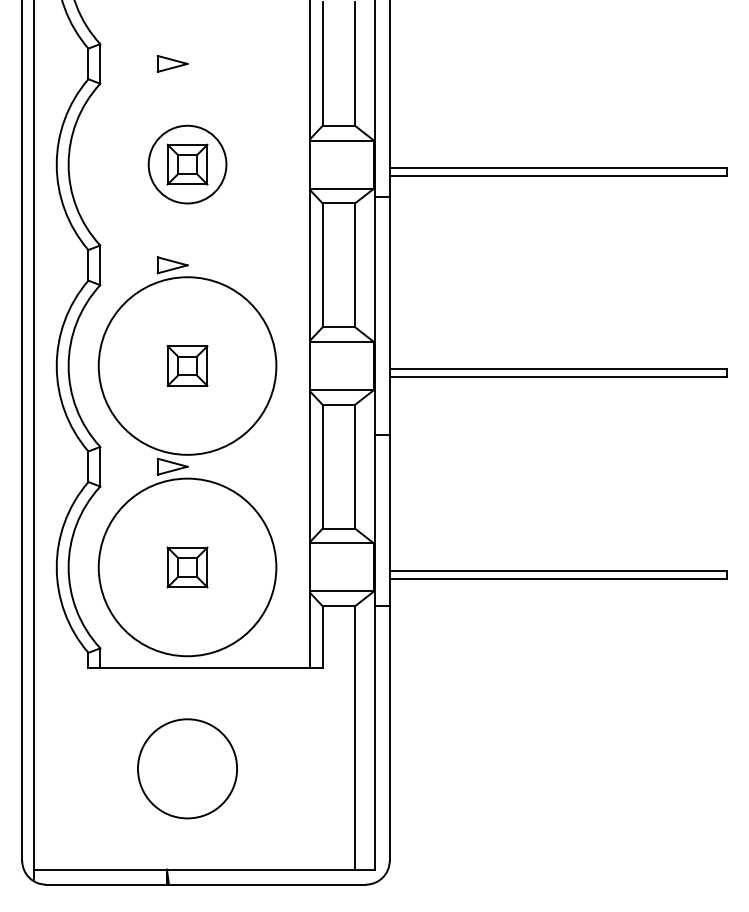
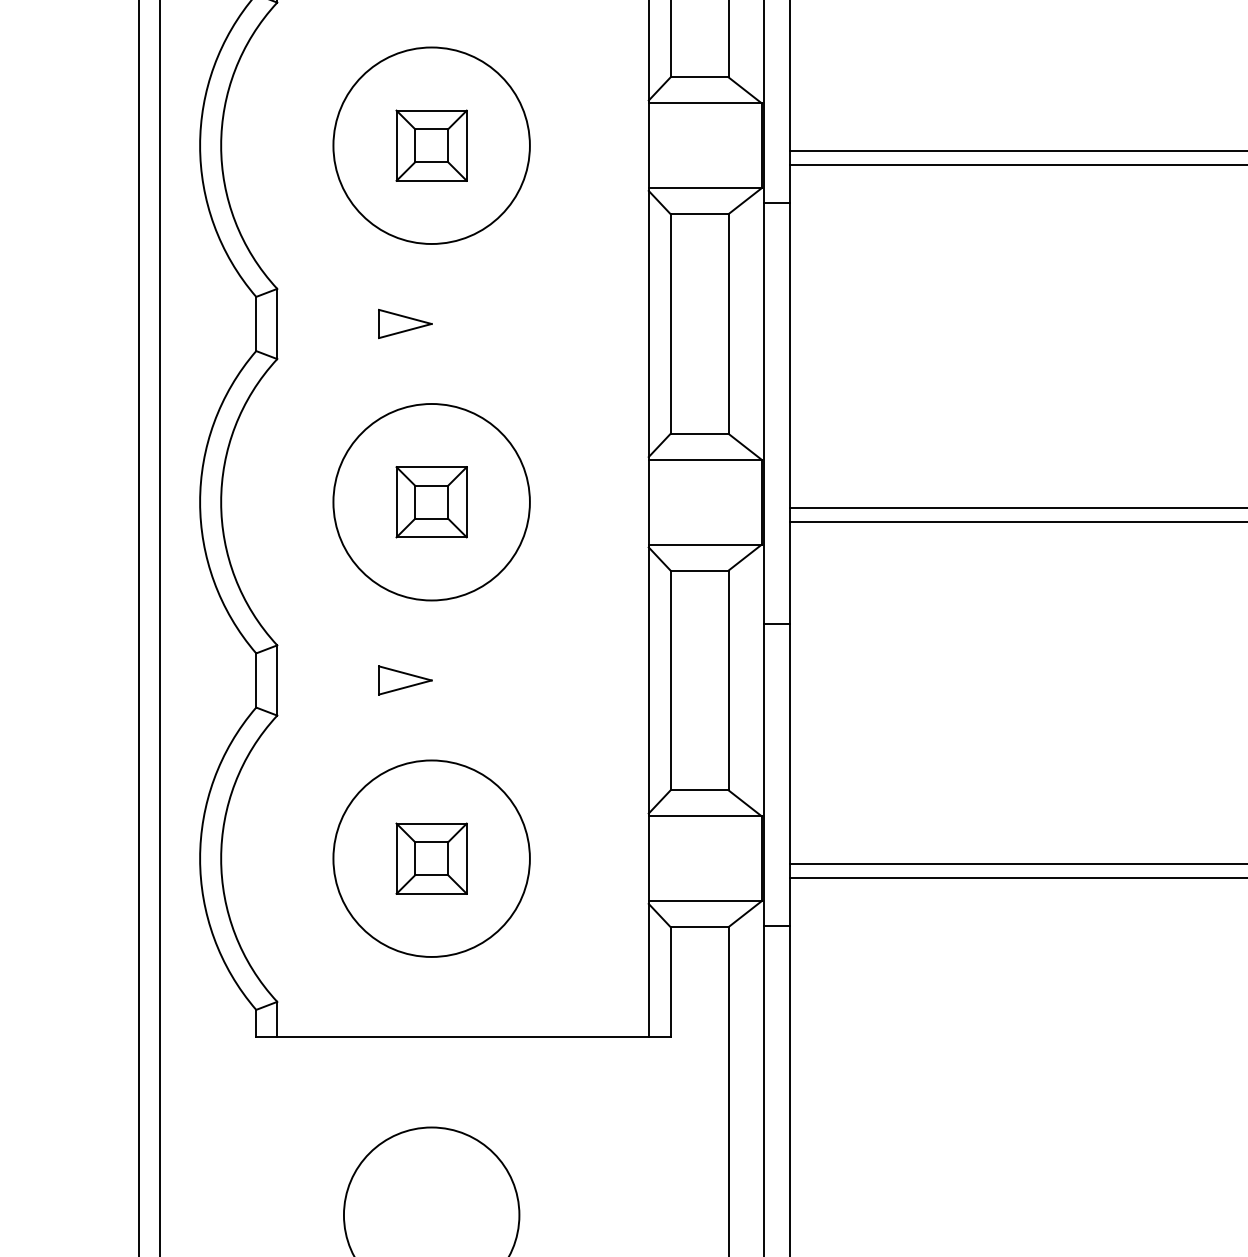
circle: (187, 164) -> (431, 145), size x1.43
circle: (187, 365) -> (431, 501), size x0.62
circle: (187, 566) -> (431, 857), size x0.62

